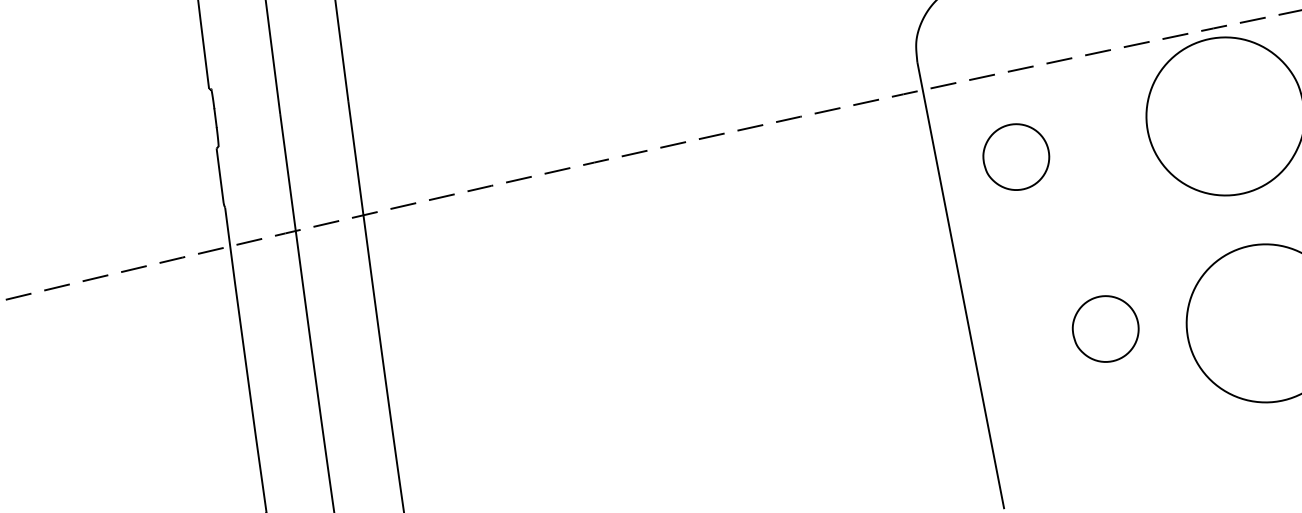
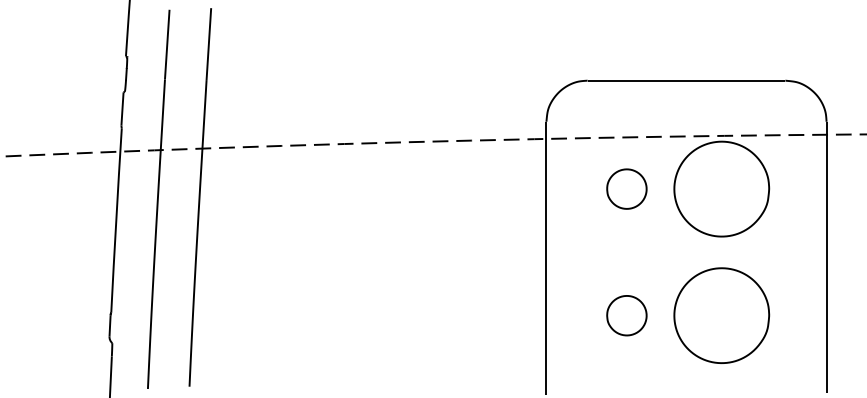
part: (1015, 156) -> (626, 188), moved
part: (1105, 328) -> (626, 315), moved

